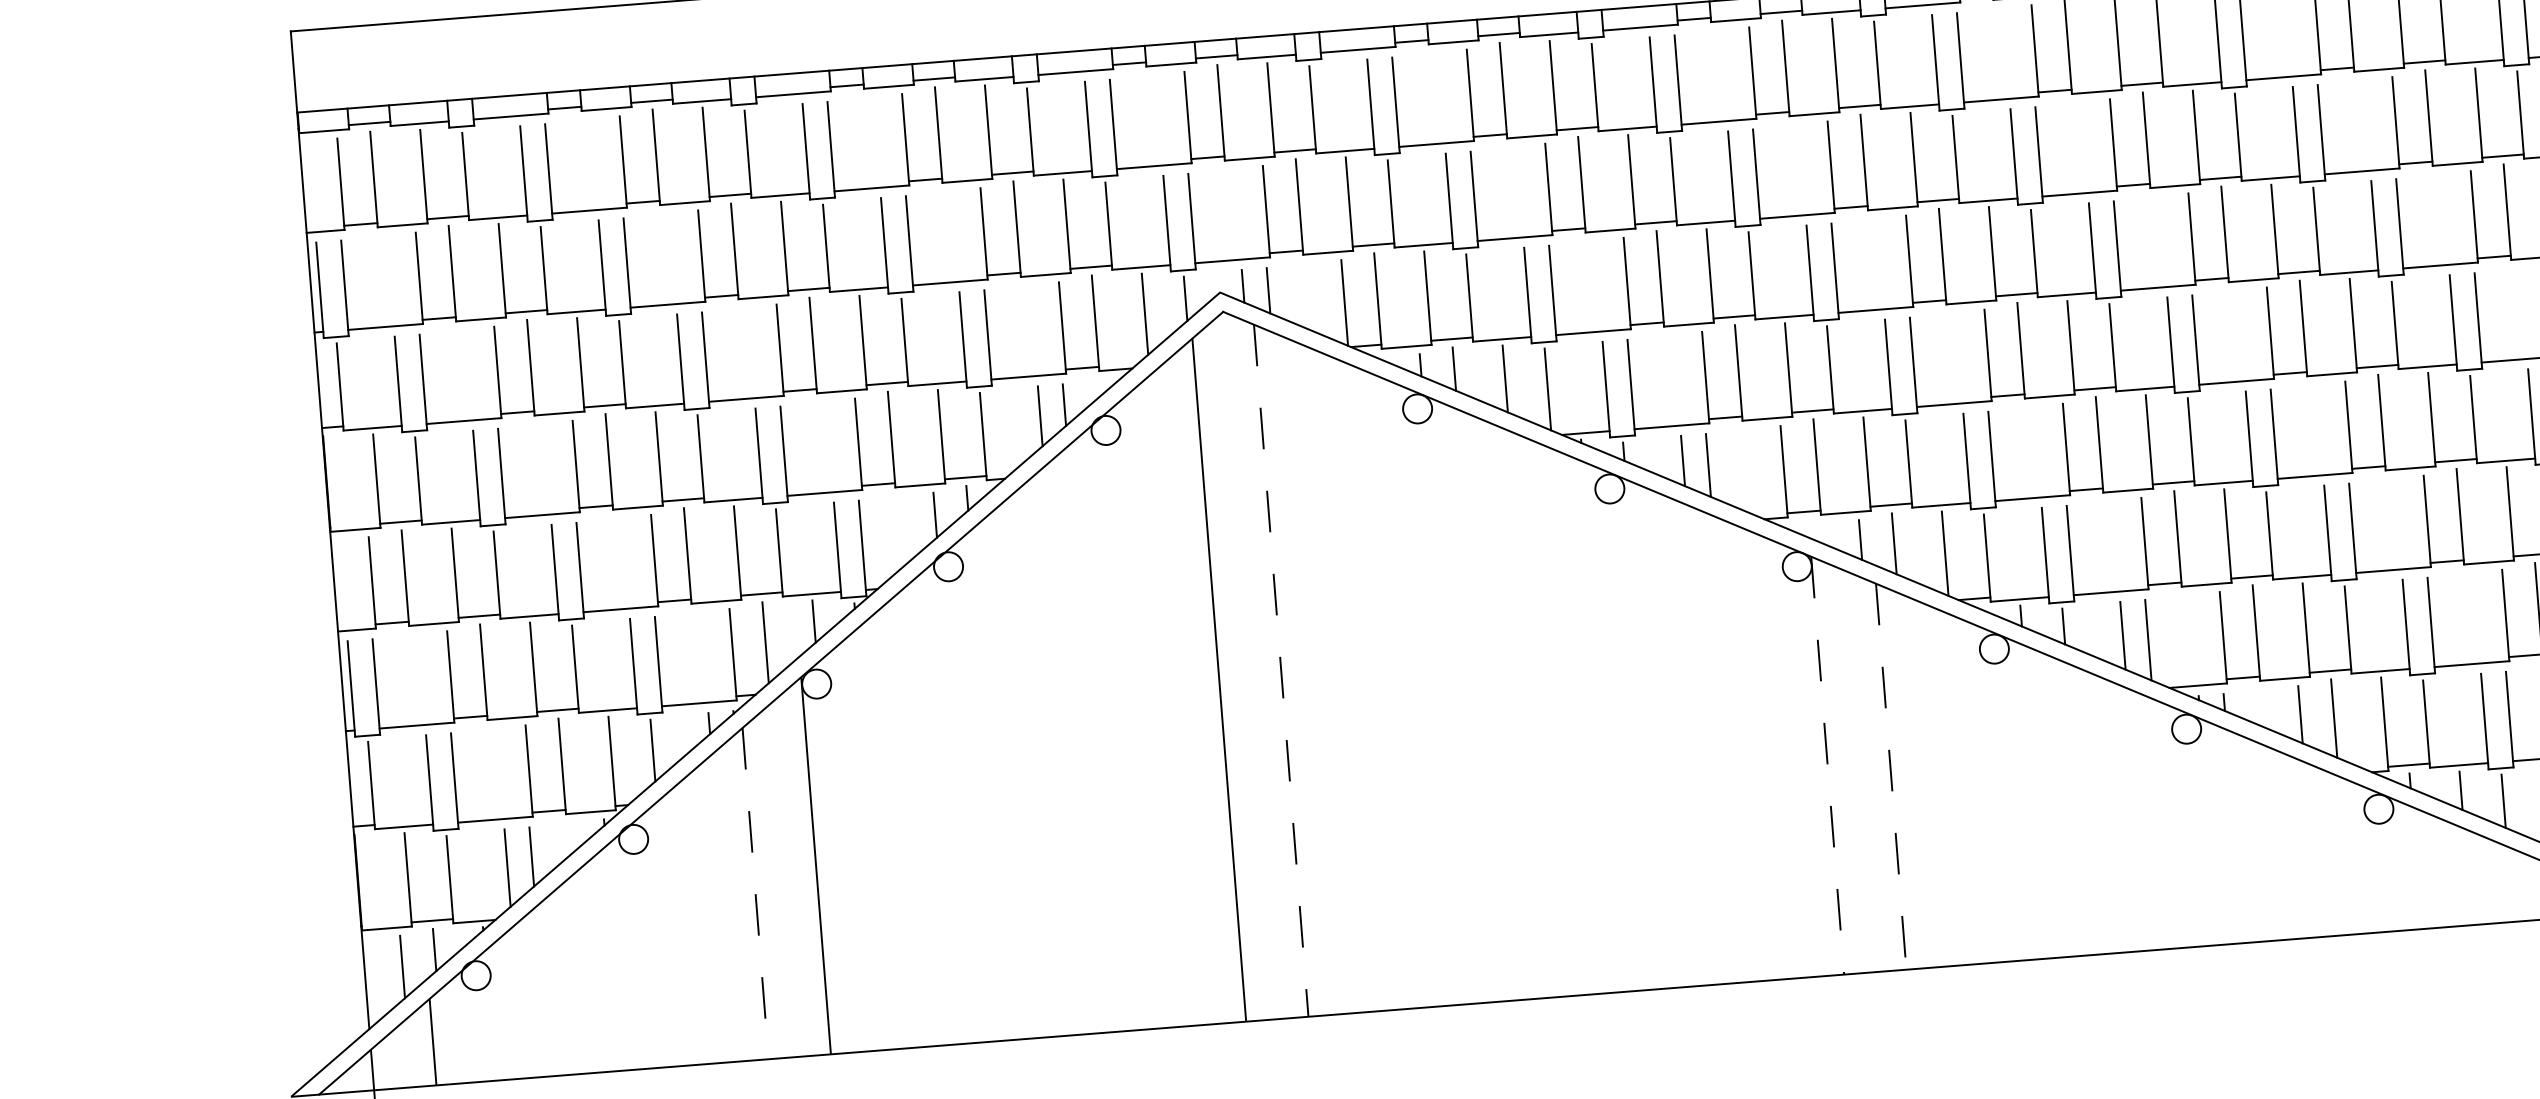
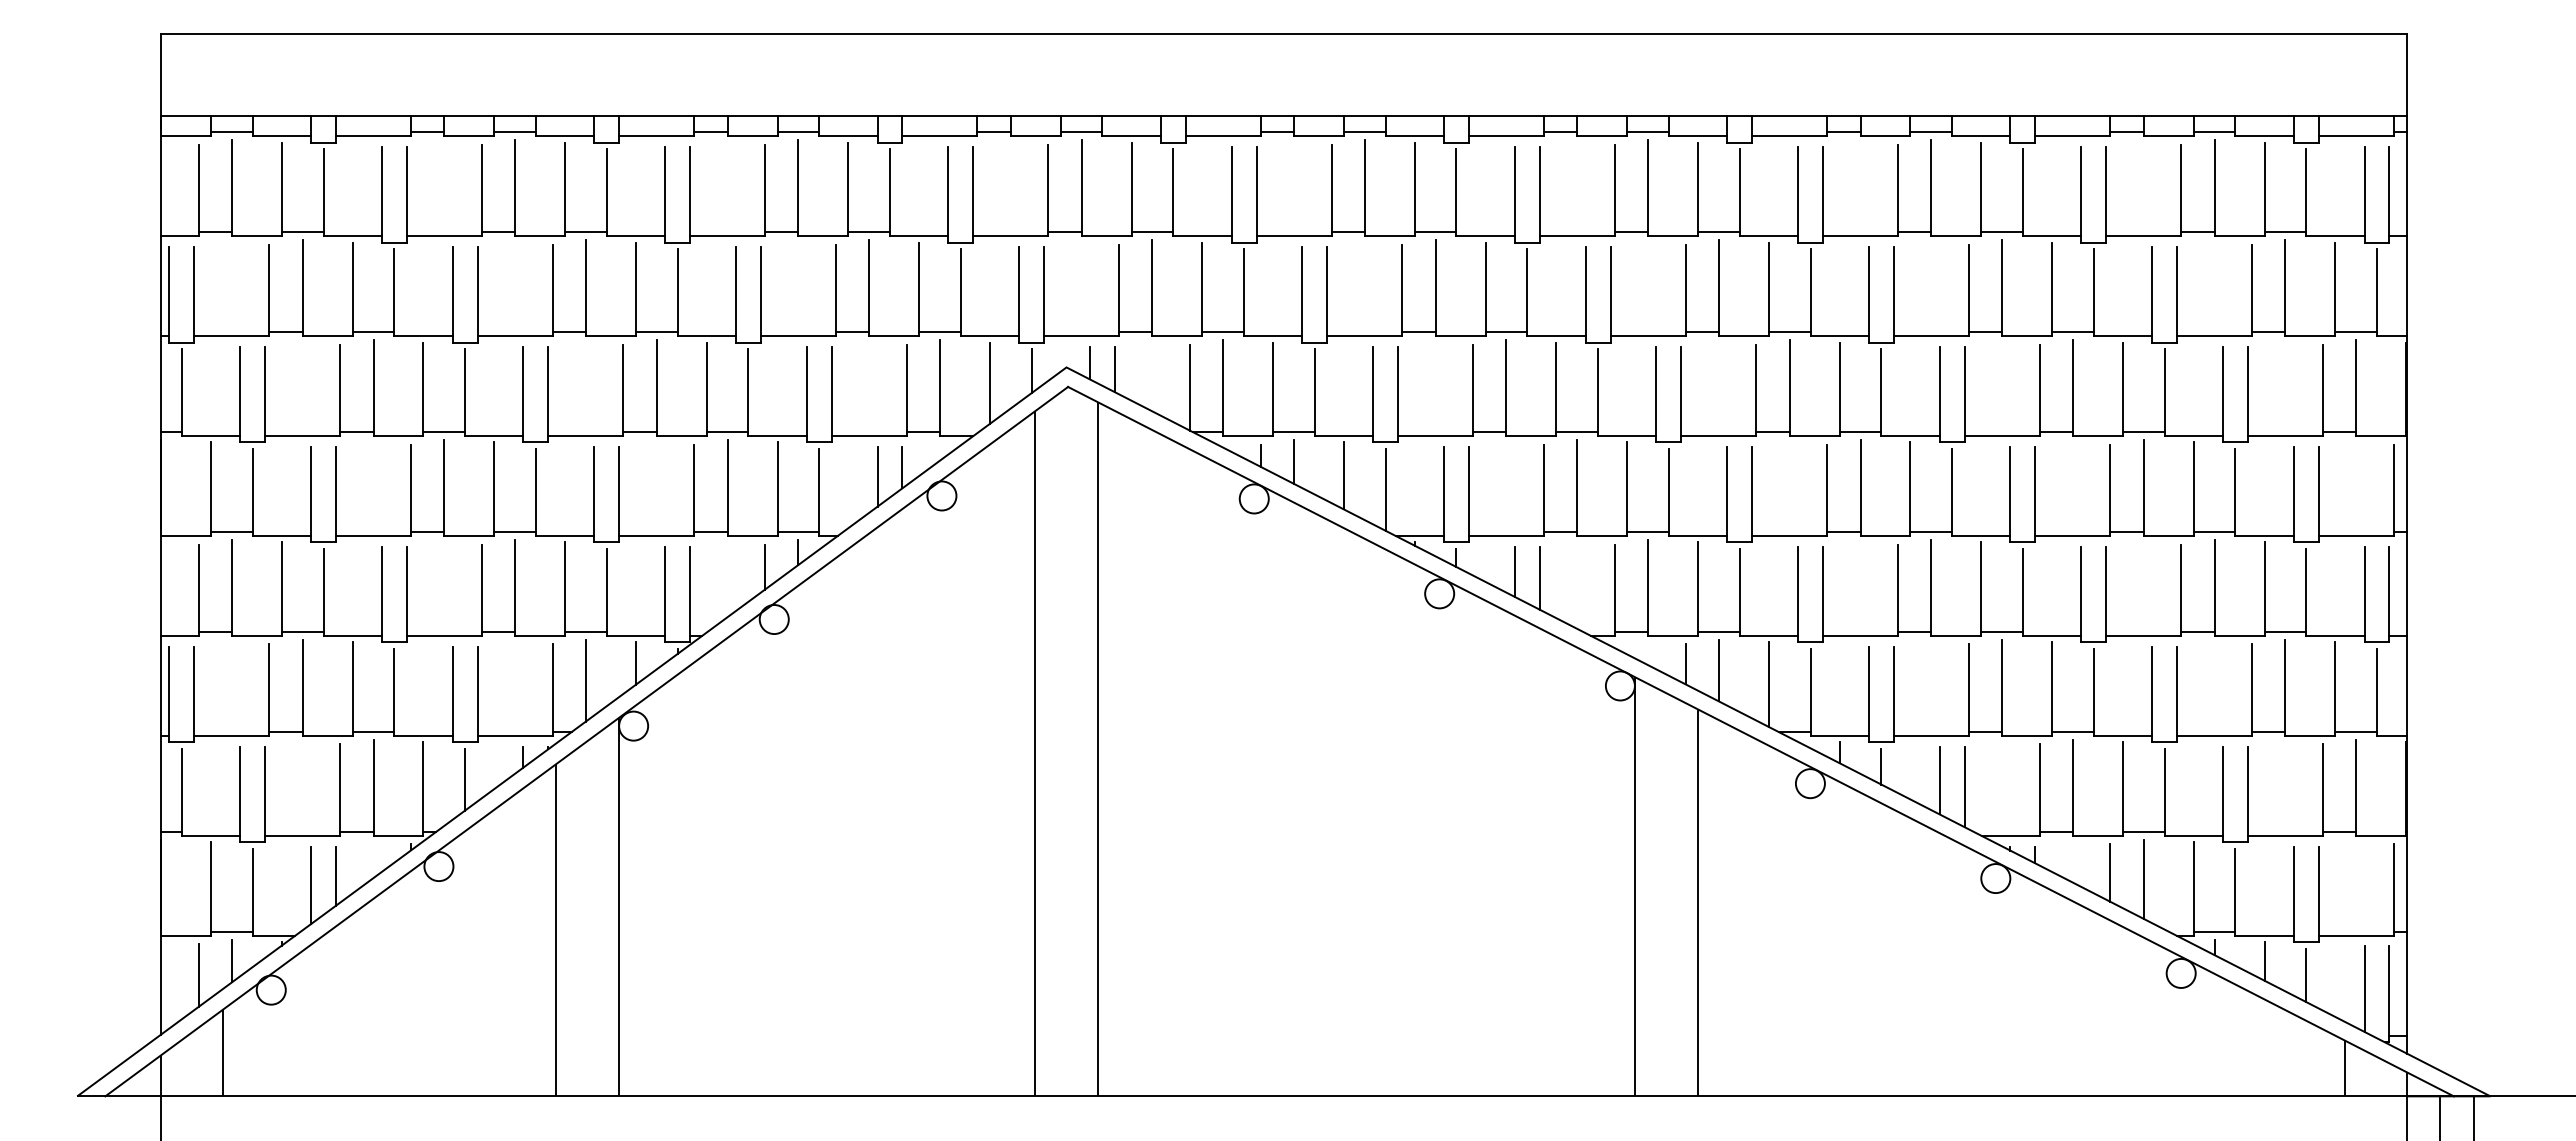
line: (1280, 671) -> (1097, 749), dashed -> solid
line: (1828, 765) -> (1635, 886), dashed -> solid
line: (1891, 776) -> (1697, 902), dashed -> solid
line: (755, 893) -> (556, 930), dashed -> solid

